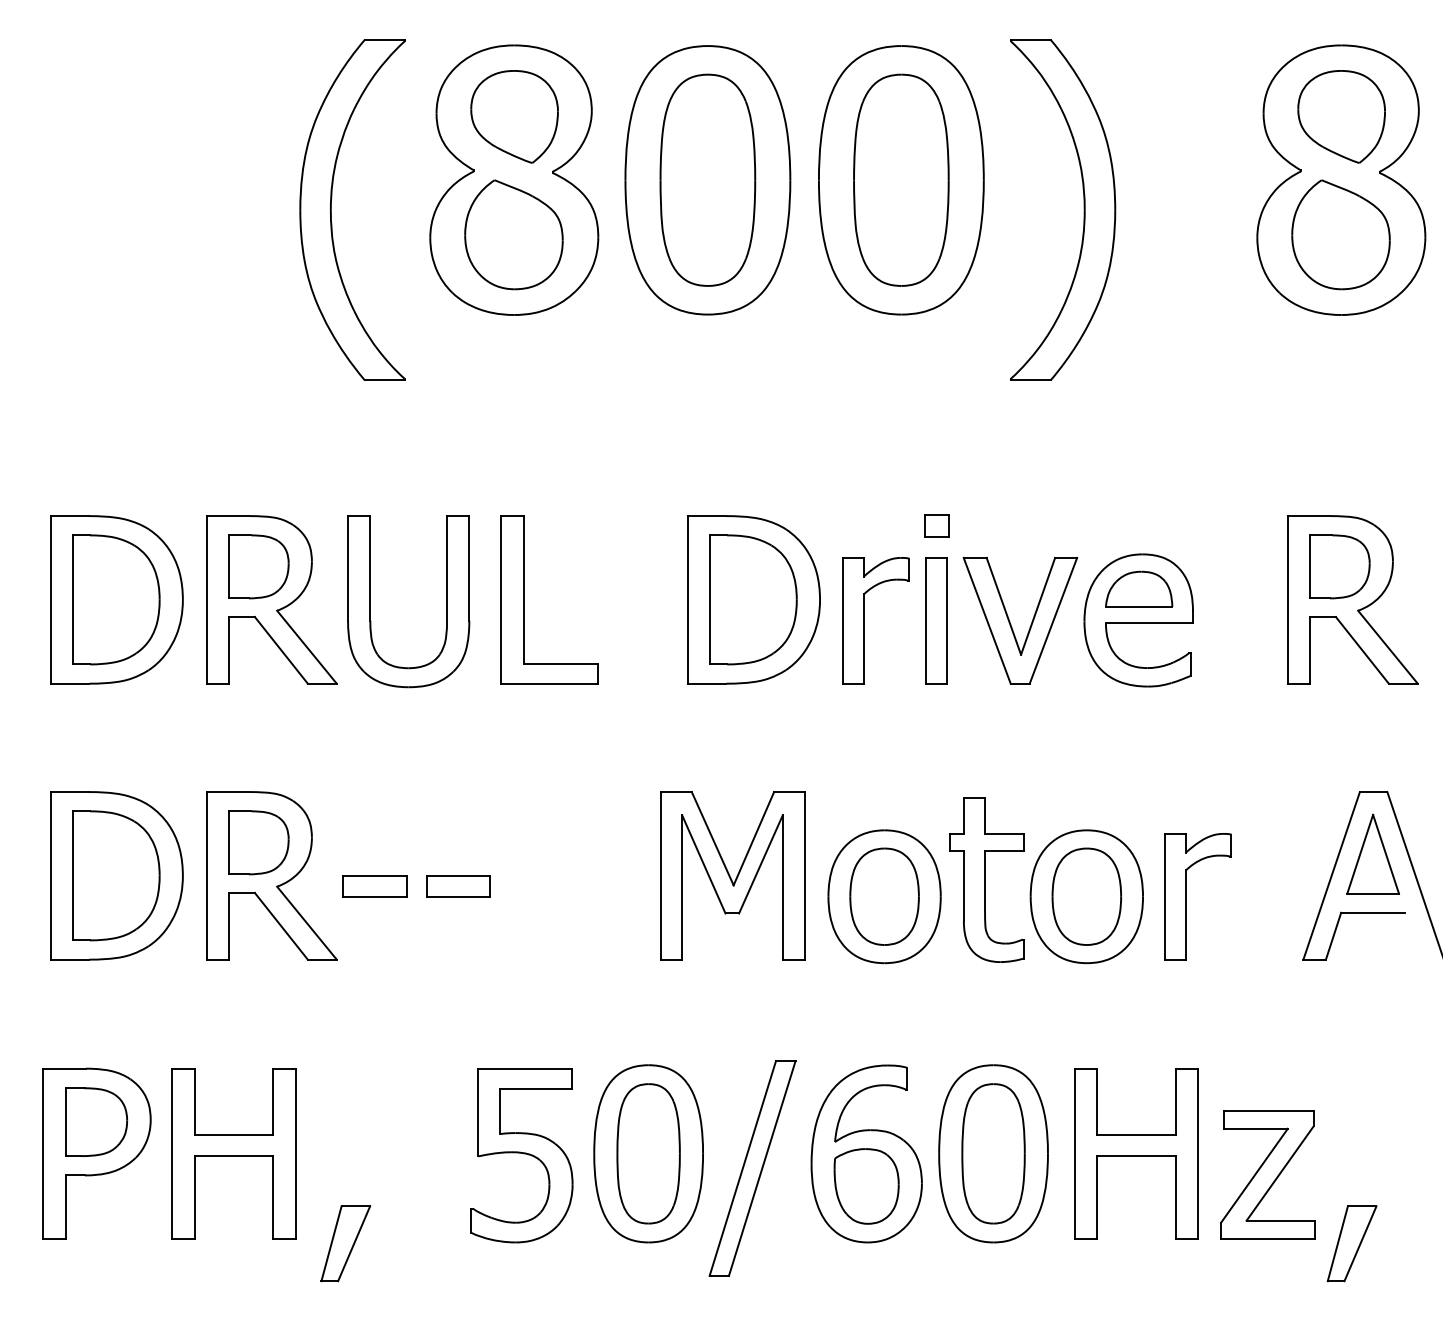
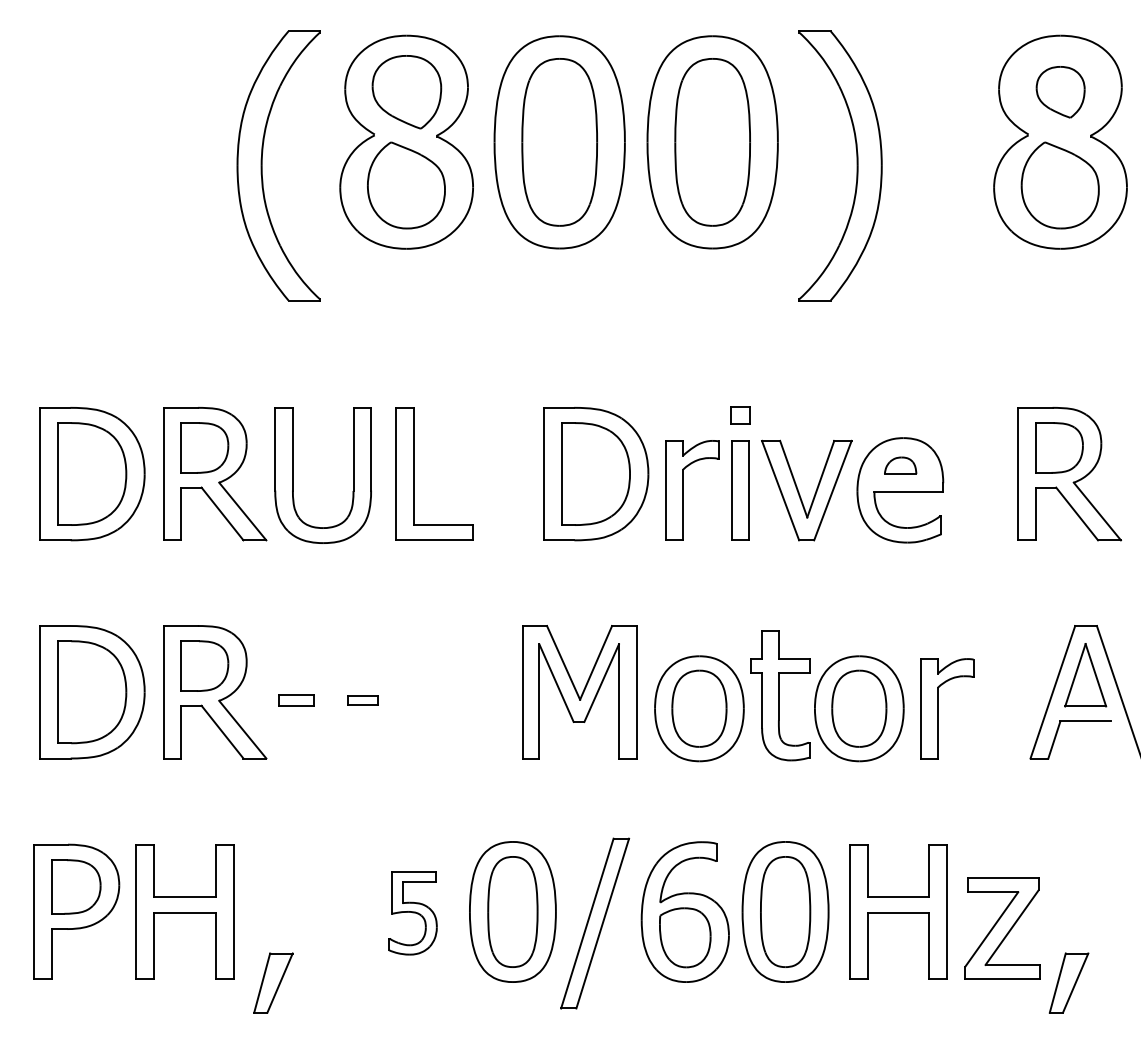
part: (1341, 117) -> (1060, 92), size x0.7
part: (1138, 589) -> (900, 465), size x0.6
part: (374, 886) -> (296, 700), size x0.7
part: (458, 886) -> (362, 700), size x0.6
part: (521, 1155) -> (412, 913), size x0.6

